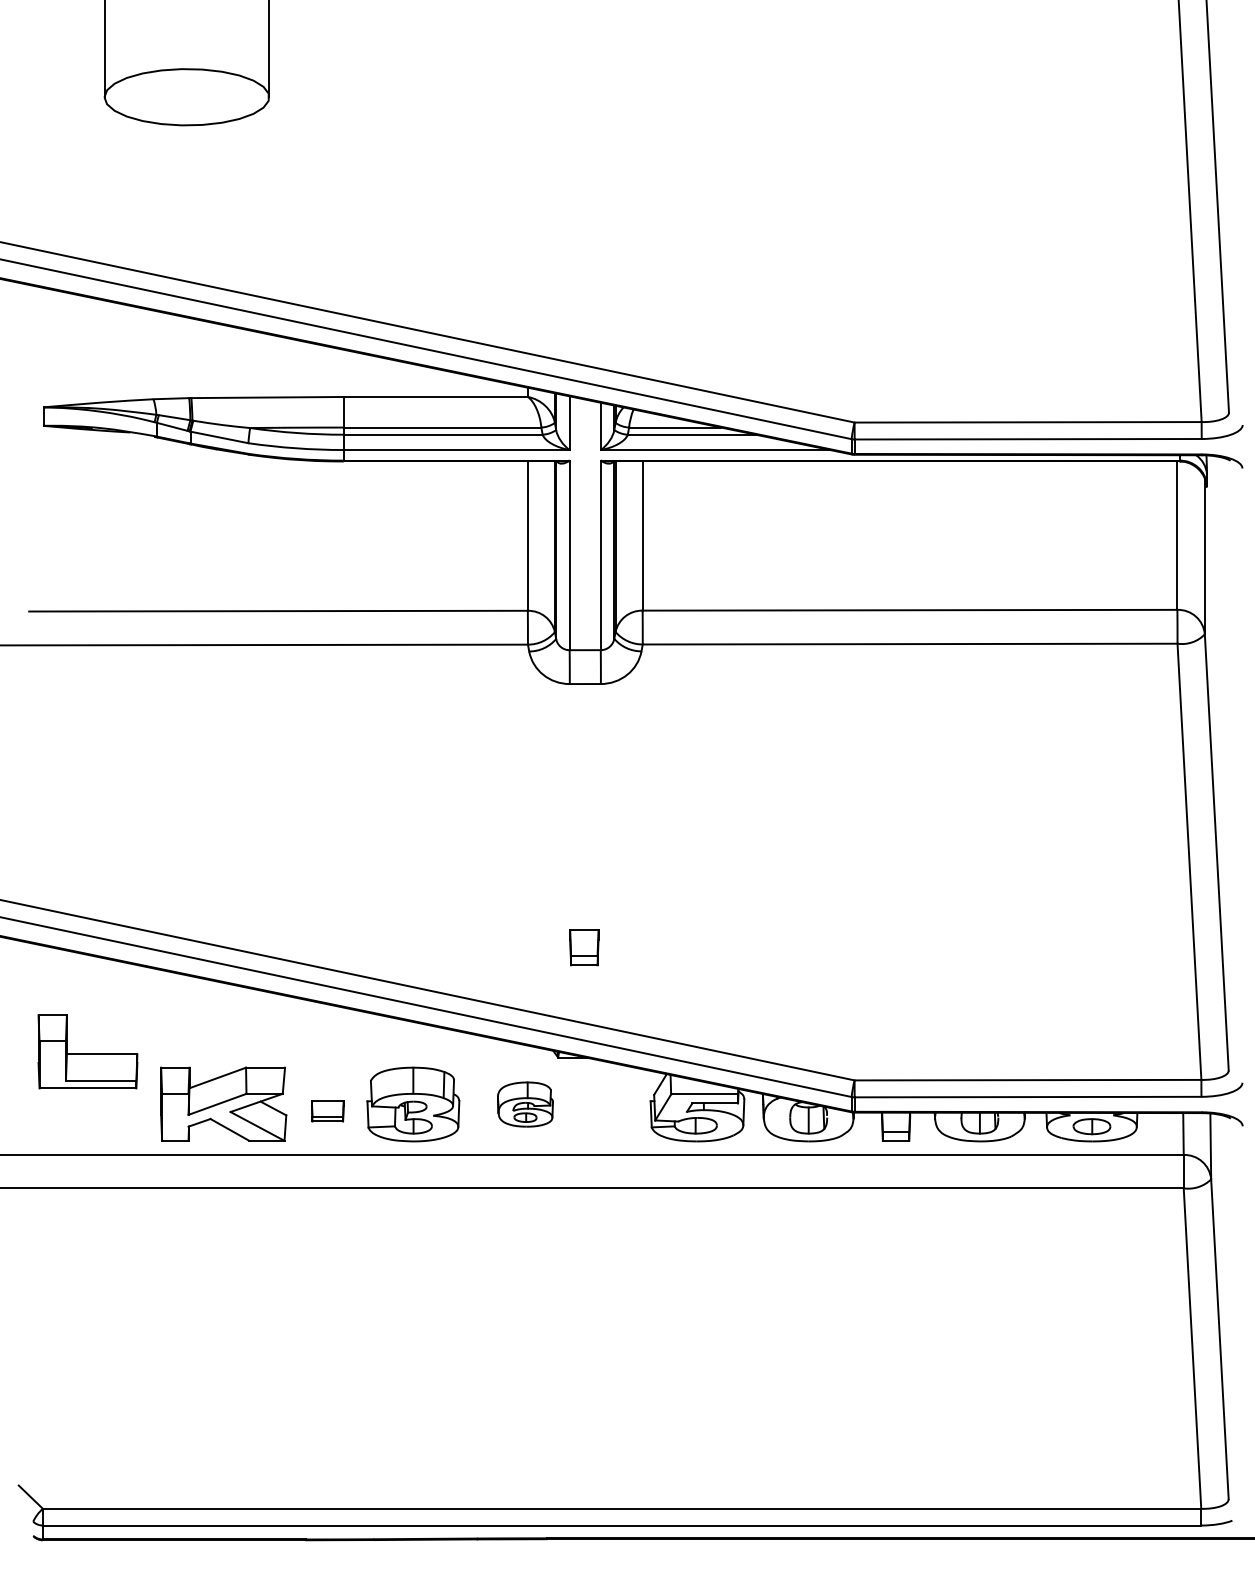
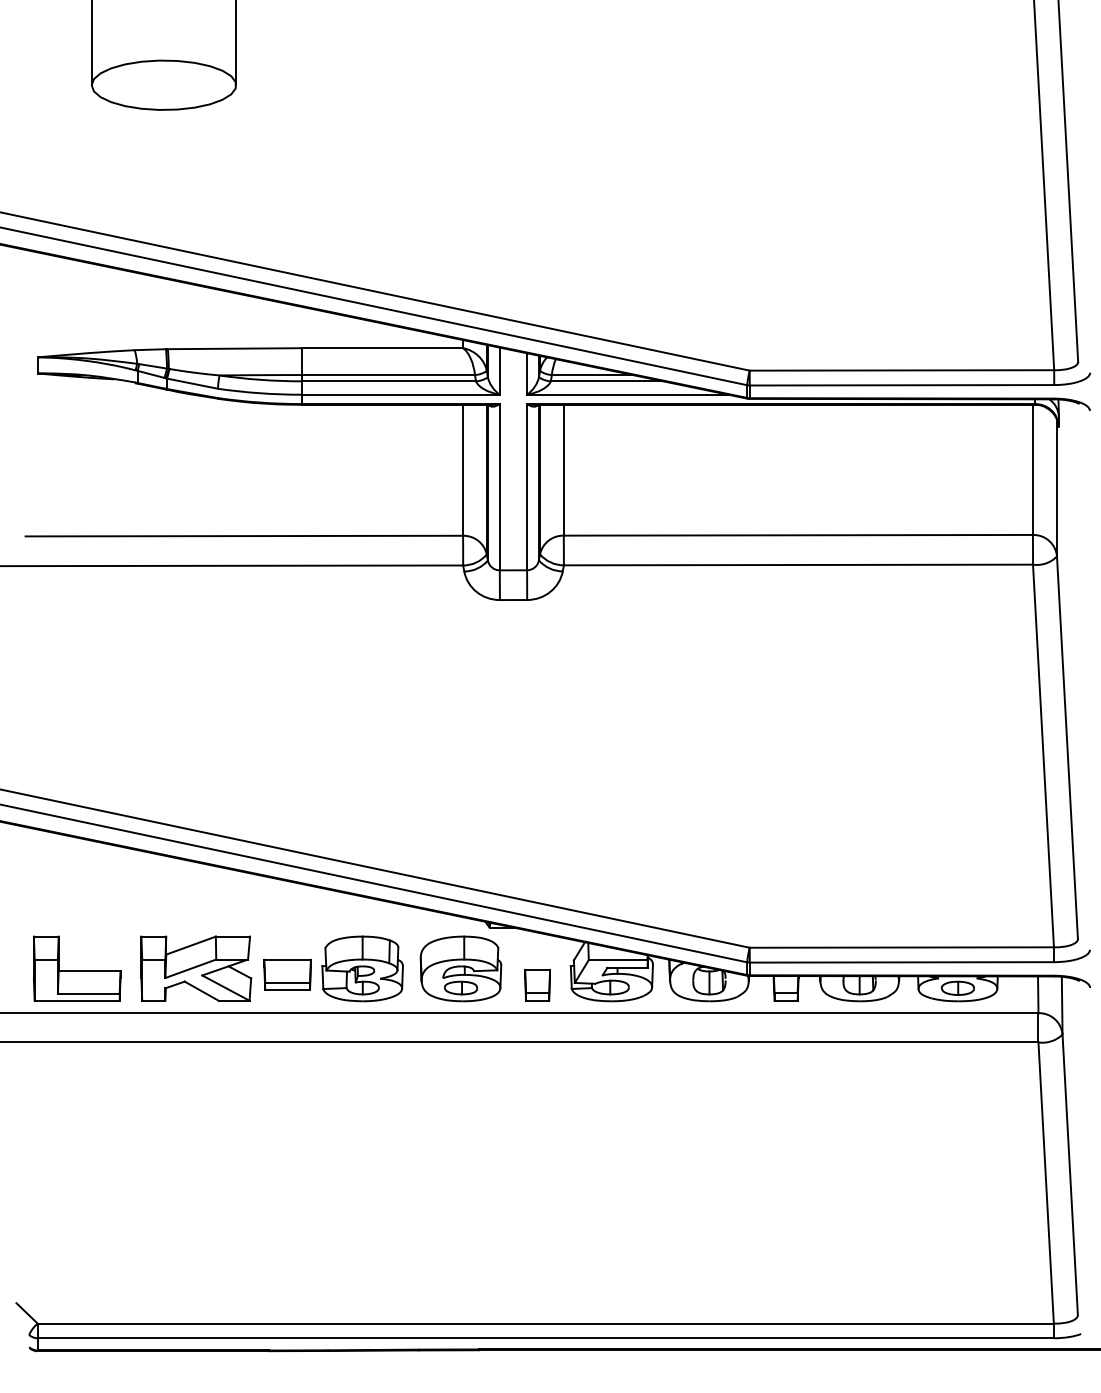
part: (584, 947) -> (537, 985), moved
part: (88, 1051) -> (77, 968), moved
part: (524, 1104) -> (460, 968), size x1.67
part: (327, 1110) -> (287, 974), size x1.67

